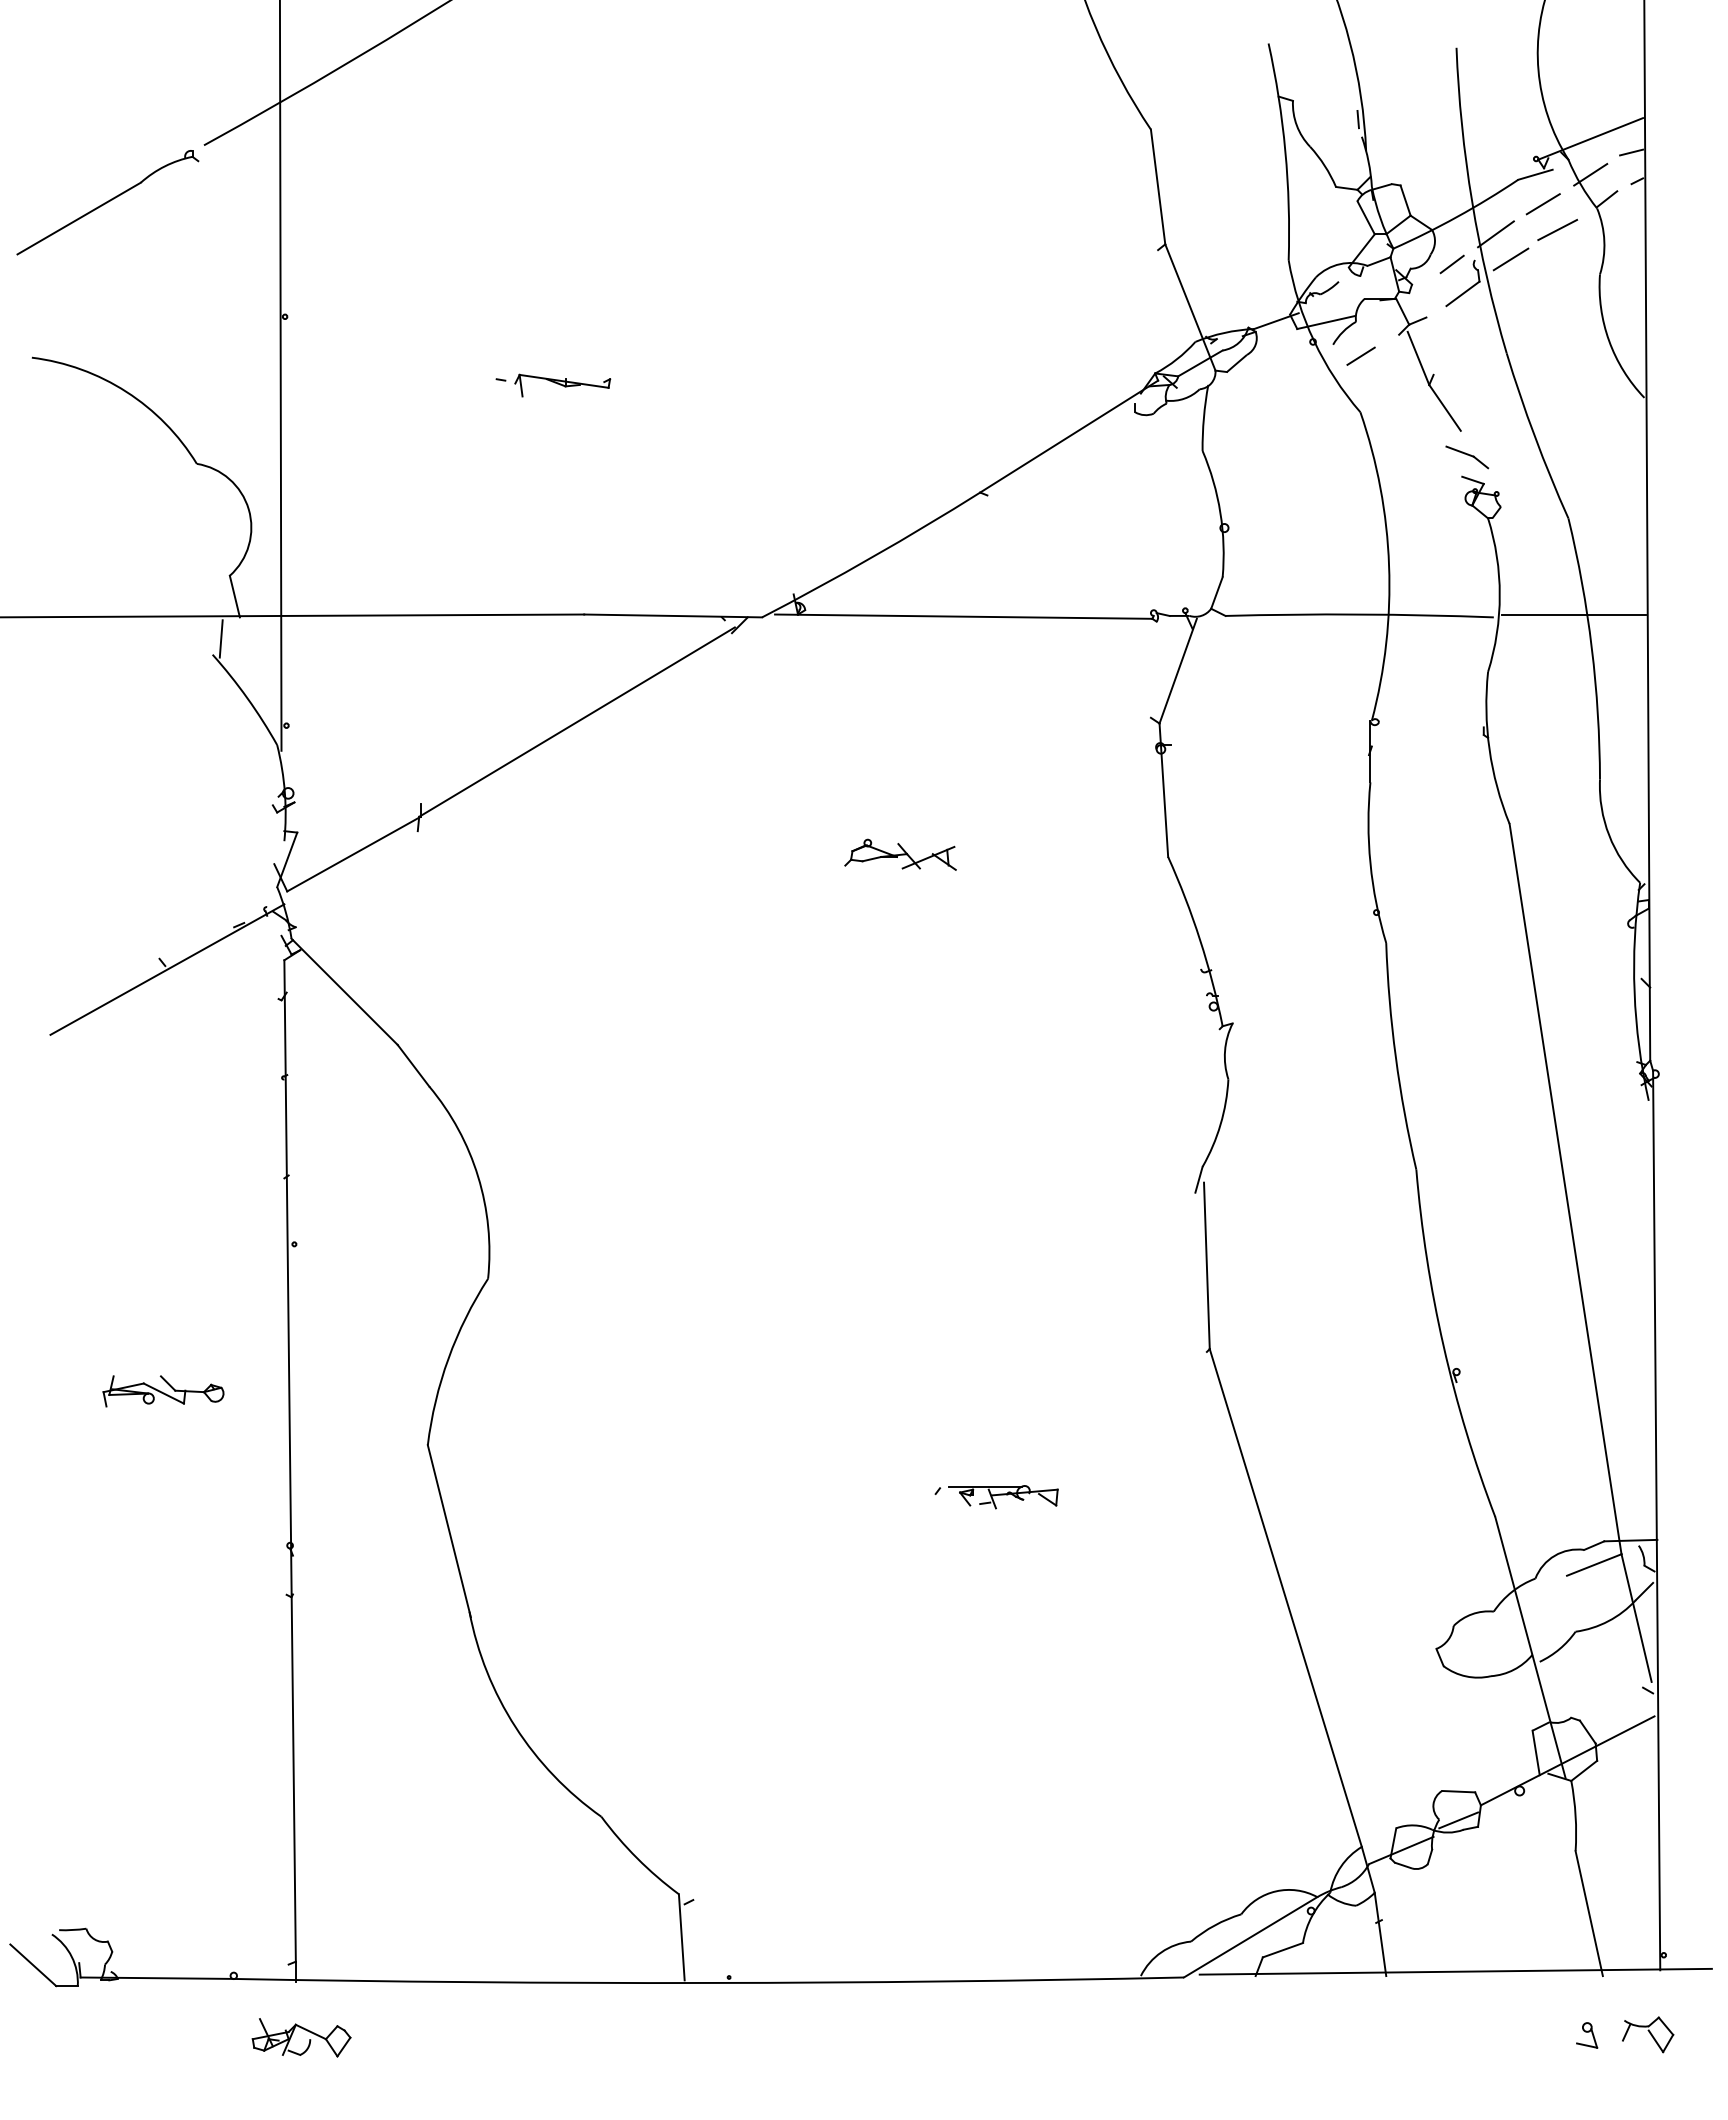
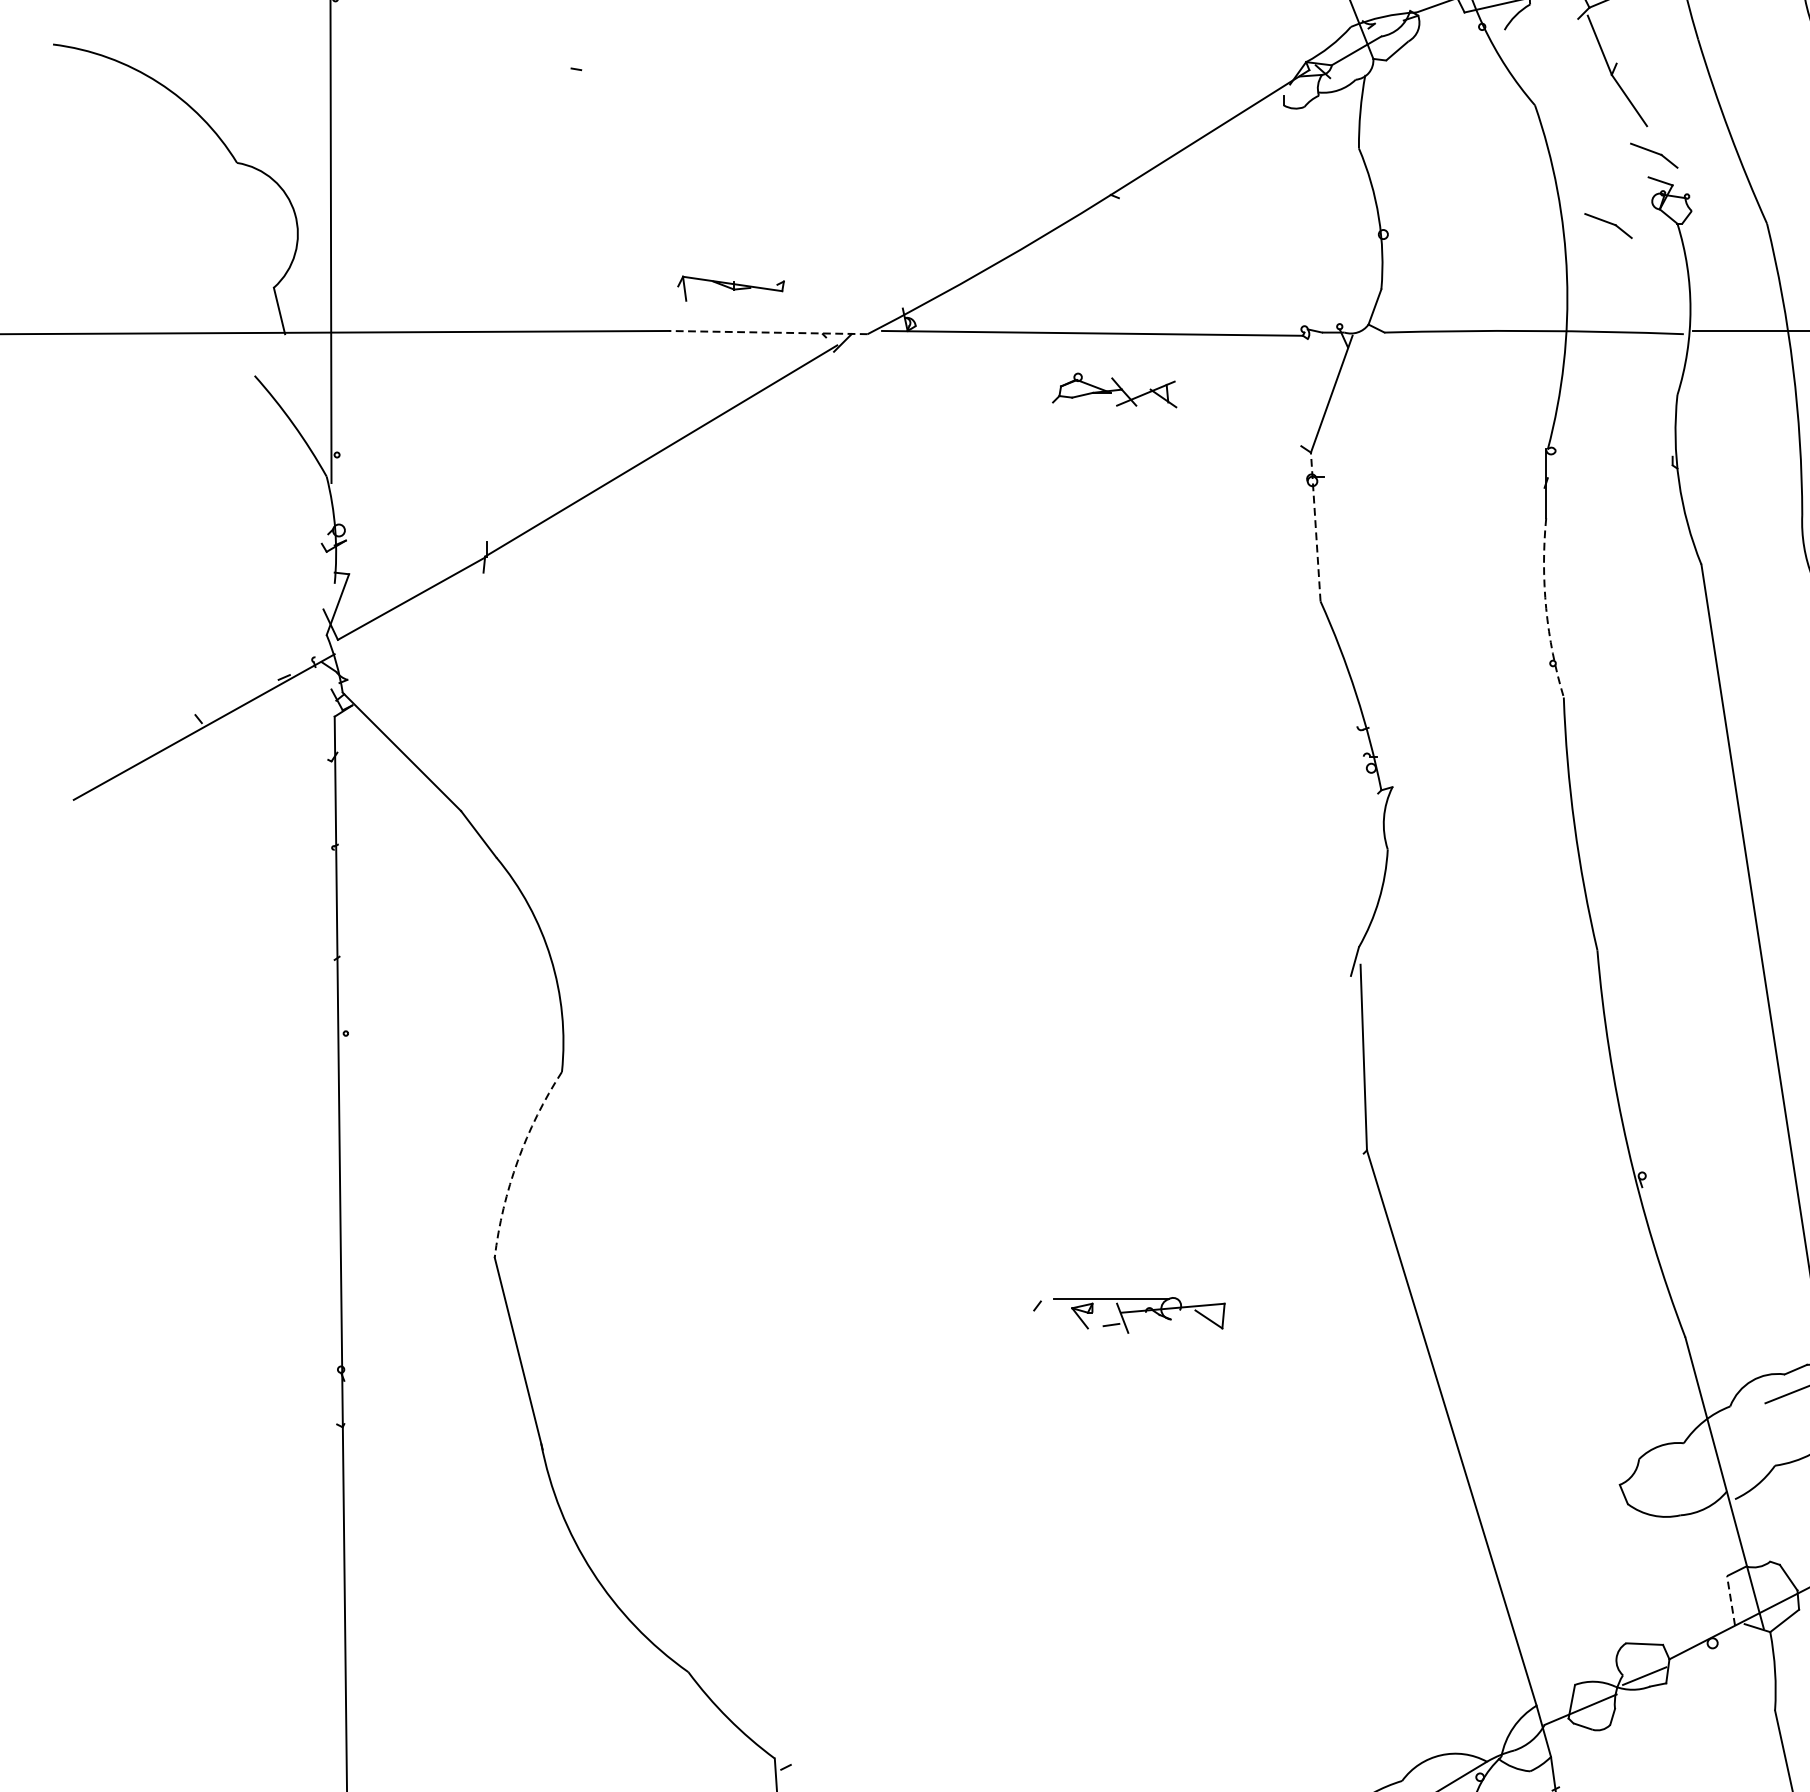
line: (1360, 355) -> (1535, 42), removed
part: (562, 385) -> (730, 288), moved
part: (1426, 520) -> (1608, 226), added
line: (673, 615) -> (768, 332), solid -> dashed
line: (220, 638) -> (263, 357), removed
line: (1163, 790) -> (1315, 527), solid -> dashed
part: (900, 854) -> (1114, 390), moved
arc: (1370, 863) -> (1546, 608), solid -> dashed
arc: (448, 1358) -> (517, 1160), solid -> dashed
part: (163, 1391) -> (199, 1197), removed
part: (996, 1497) -> (1129, 1315), size x1.4
line: (1536, 1752) -> (1731, 1600), solid -> dashed

